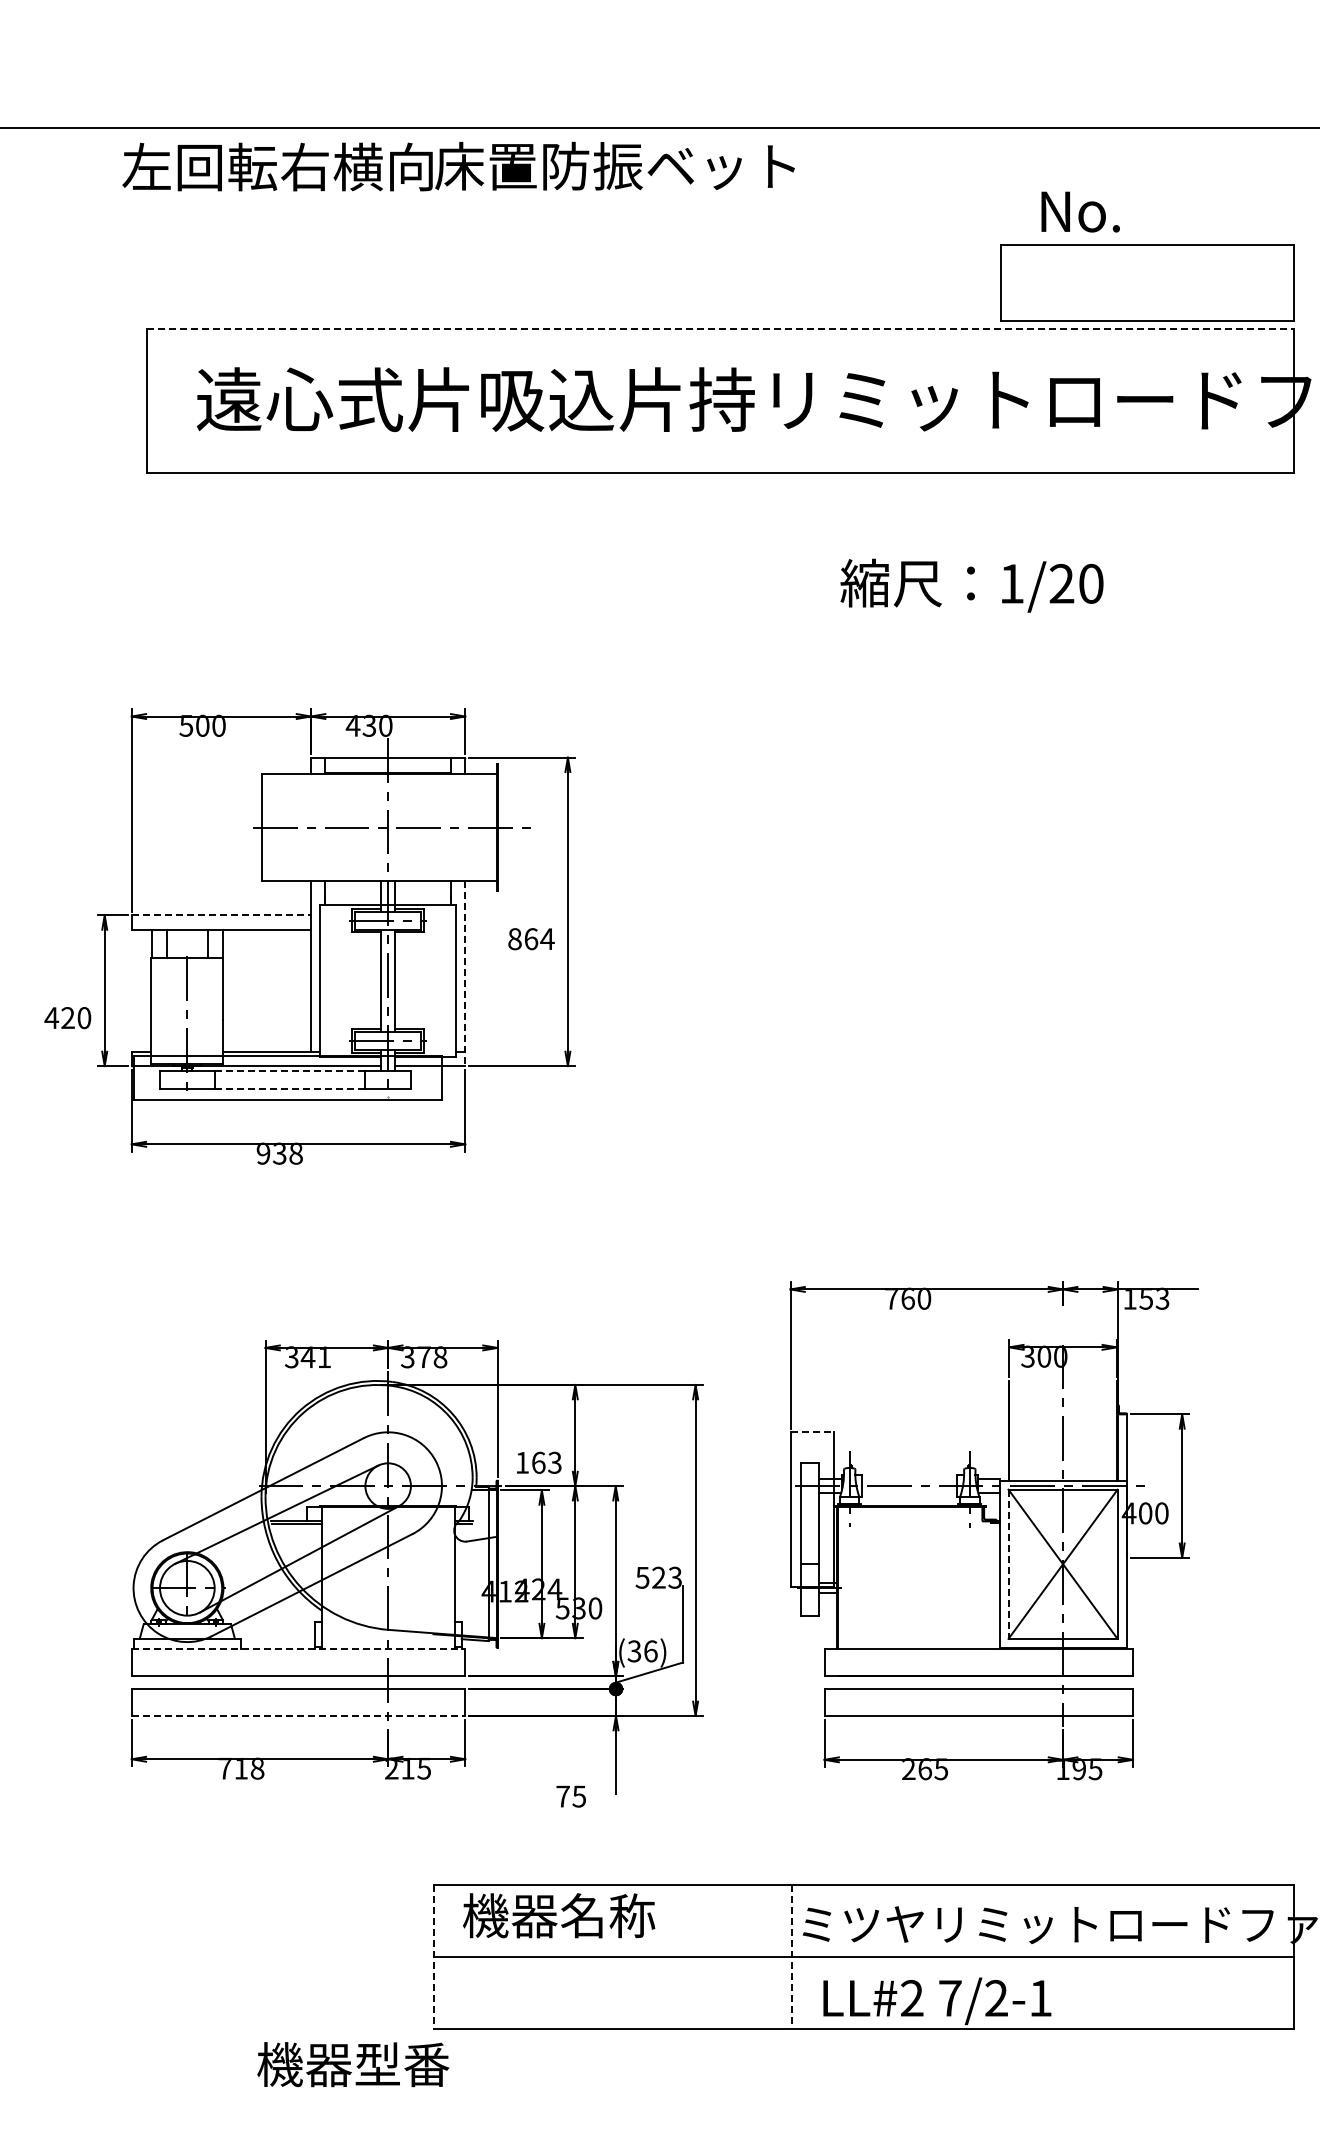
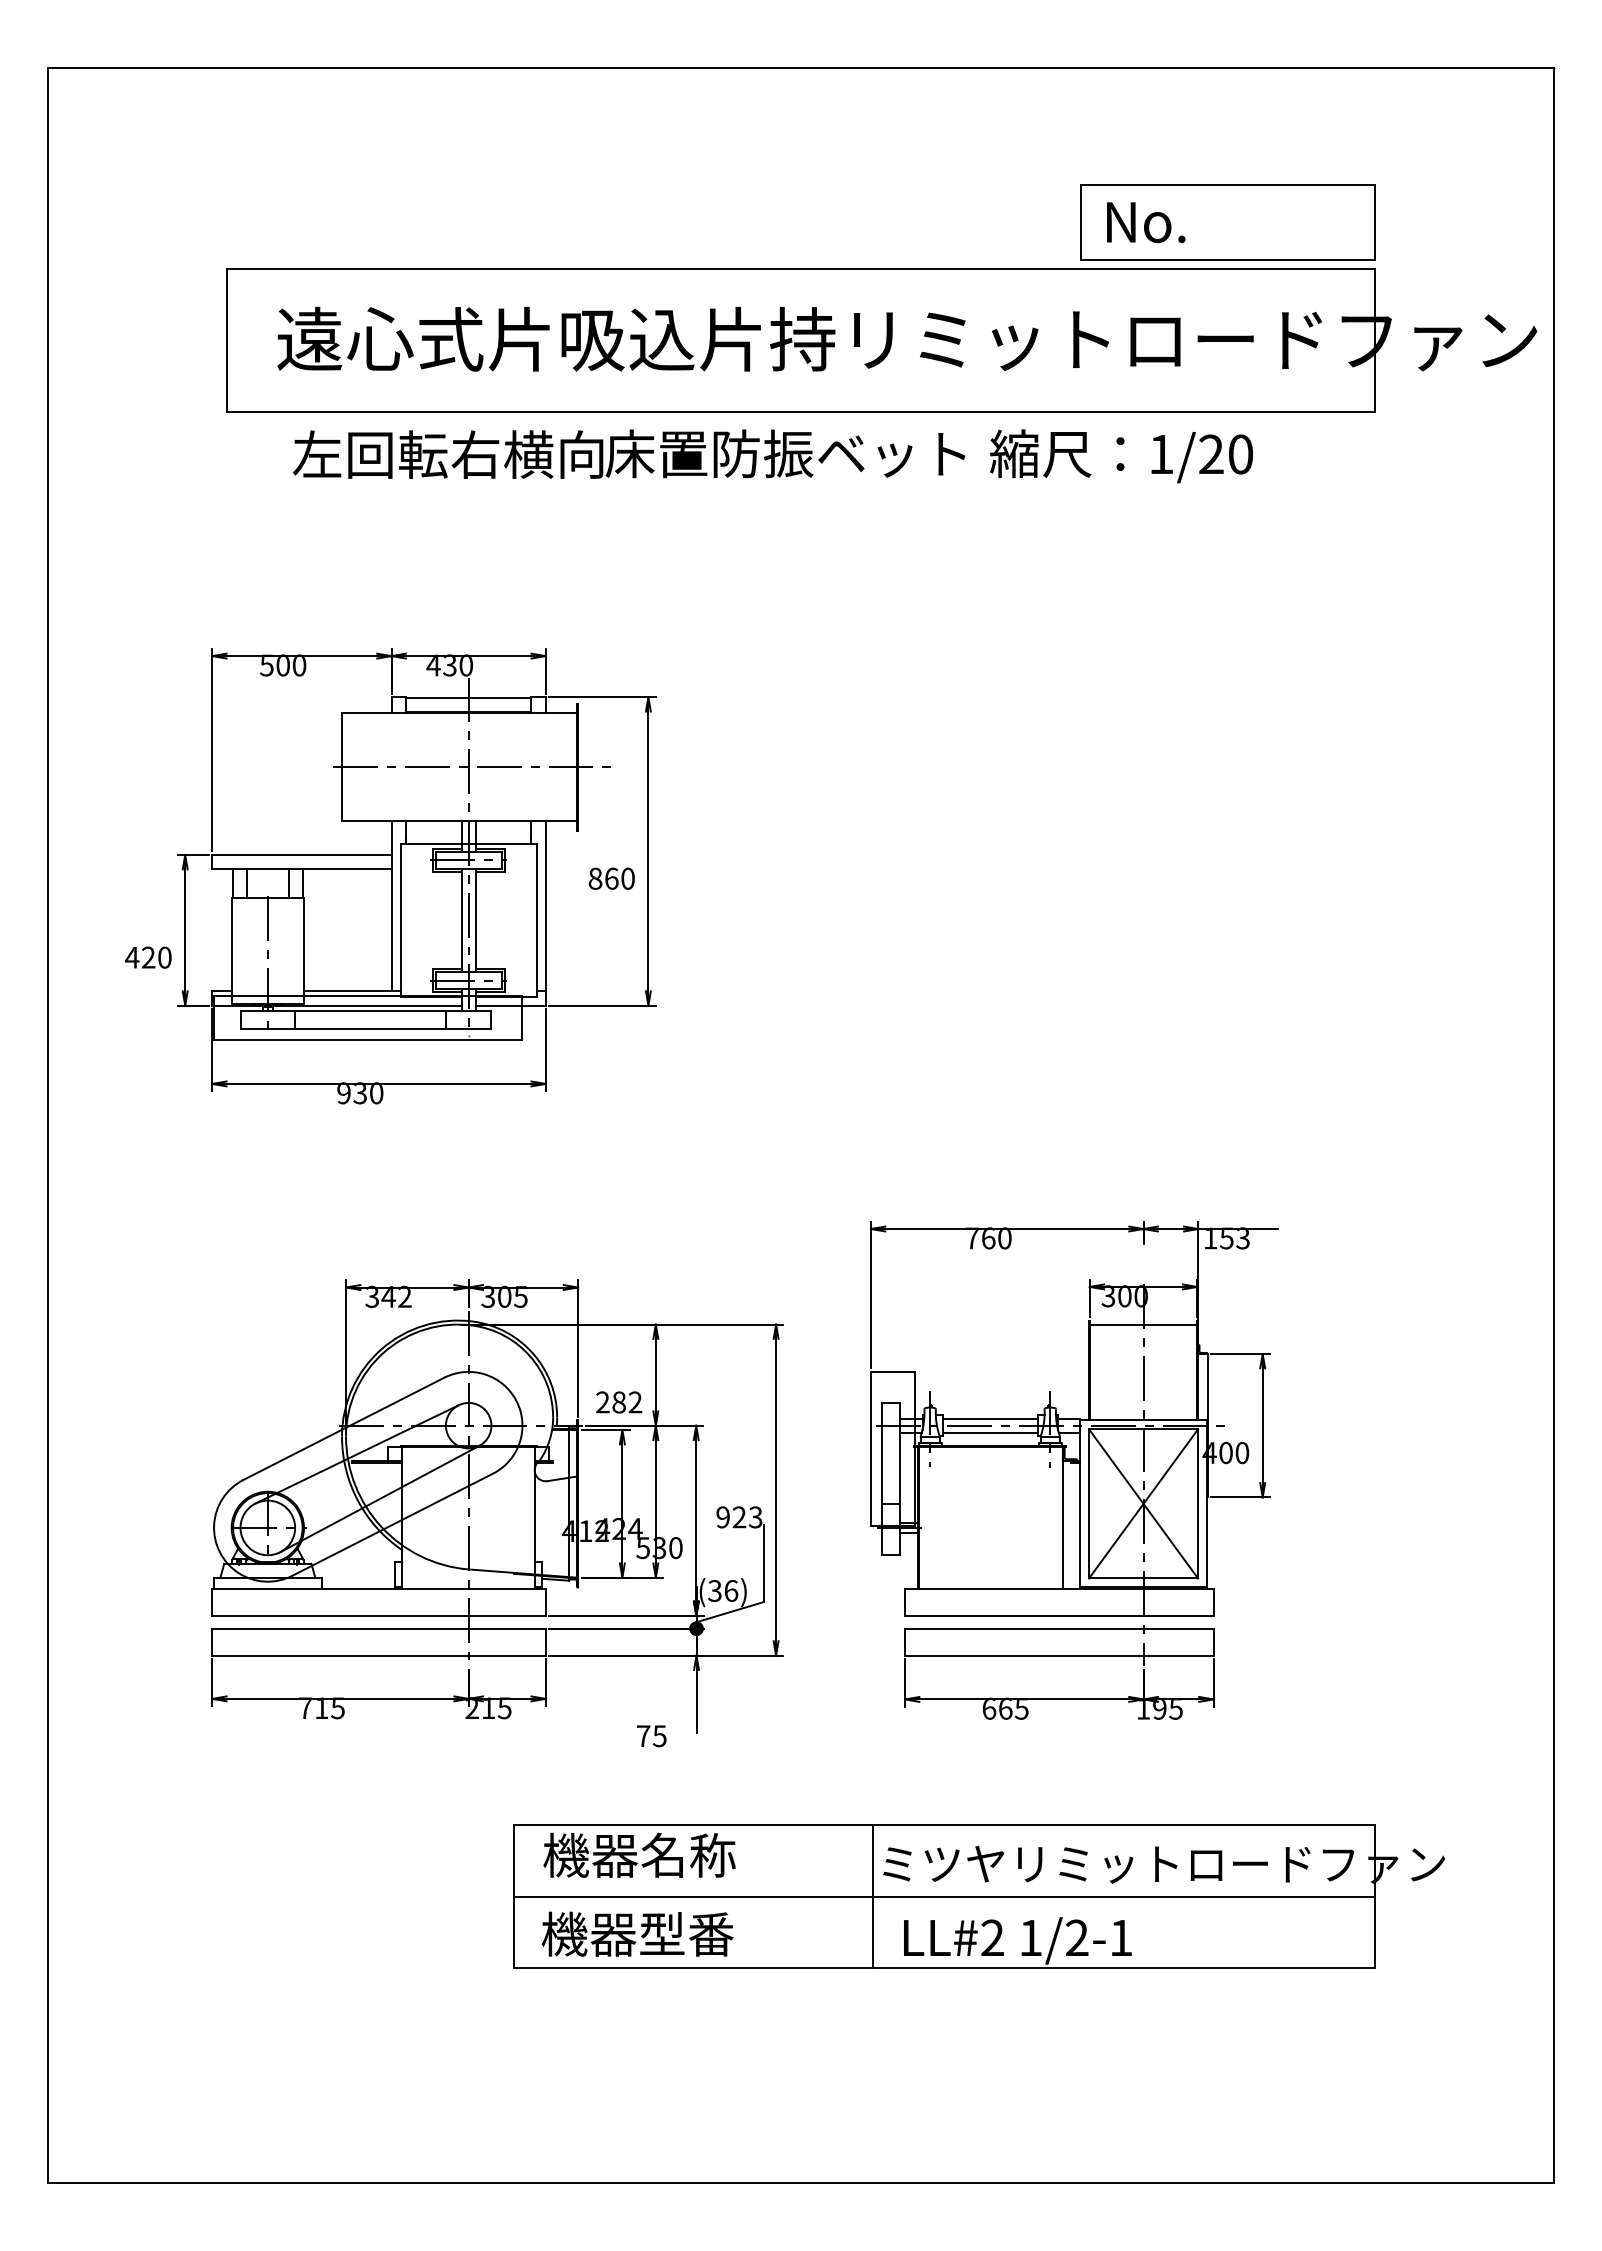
text: (458, 165) -> (628, 453), moved
text: (1081, 211) -> (1146, 222), moved
line: (721, 328) -> (801, 268), dashed -> solid
text: (972, 585) -> (1121, 456), moved
line: (221, 915) -> (301, 855), dashed -> solid
text: (547, 938) -> (627, 878), 864 -> 860
line: (465, 973) -> (545, 913), dashed -> solid
line: (290, 1071) -> (370, 1011), dashed -> solid
line: (291, 1088) -> (371, 1028), dashed -> solid
text: (296, 1153) -> (376, 1093), 938 -> 930
text: (324, 1356) -> (404, 1296), 341 -> 342
text: (432, 1356) -> (512, 1296), 378 -> 305
line: (1063, 1384) -> (1143, 1324), added
line: (812, 1431) -> (892, 1371), dashed -> solid
text: (539, 1462) -> (619, 1402), 163 -> 282
line: (909, 1478) -> (989, 1418), added
line: (909, 1492) -> (989, 1432), added
line: (1009, 1563) -> (1089, 1503), dashed -> solid
text: (642, 1577) -> (722, 1517), 523 -> 923
line: (982, 1577) -> (1062, 1517), added
line: (299, 1648) -> (379, 1588), dashed -> solid
line: (299, 1715) -> (379, 1655), dashed -> solid
text: (257, 1768) -> (337, 1708), 718 -> 715
text: (909, 1768) -> (989, 1708), 265 -> 665
line: (434, 1956) -> (514, 1896), dashed -> solid
line: (792, 1956) -> (872, 1896), dashed -> solid
text: (950, 1997) -> (1030, 1937), 7/2-1 -> 1/2-1
text: (353, 2063) -> (637, 1933), moved

